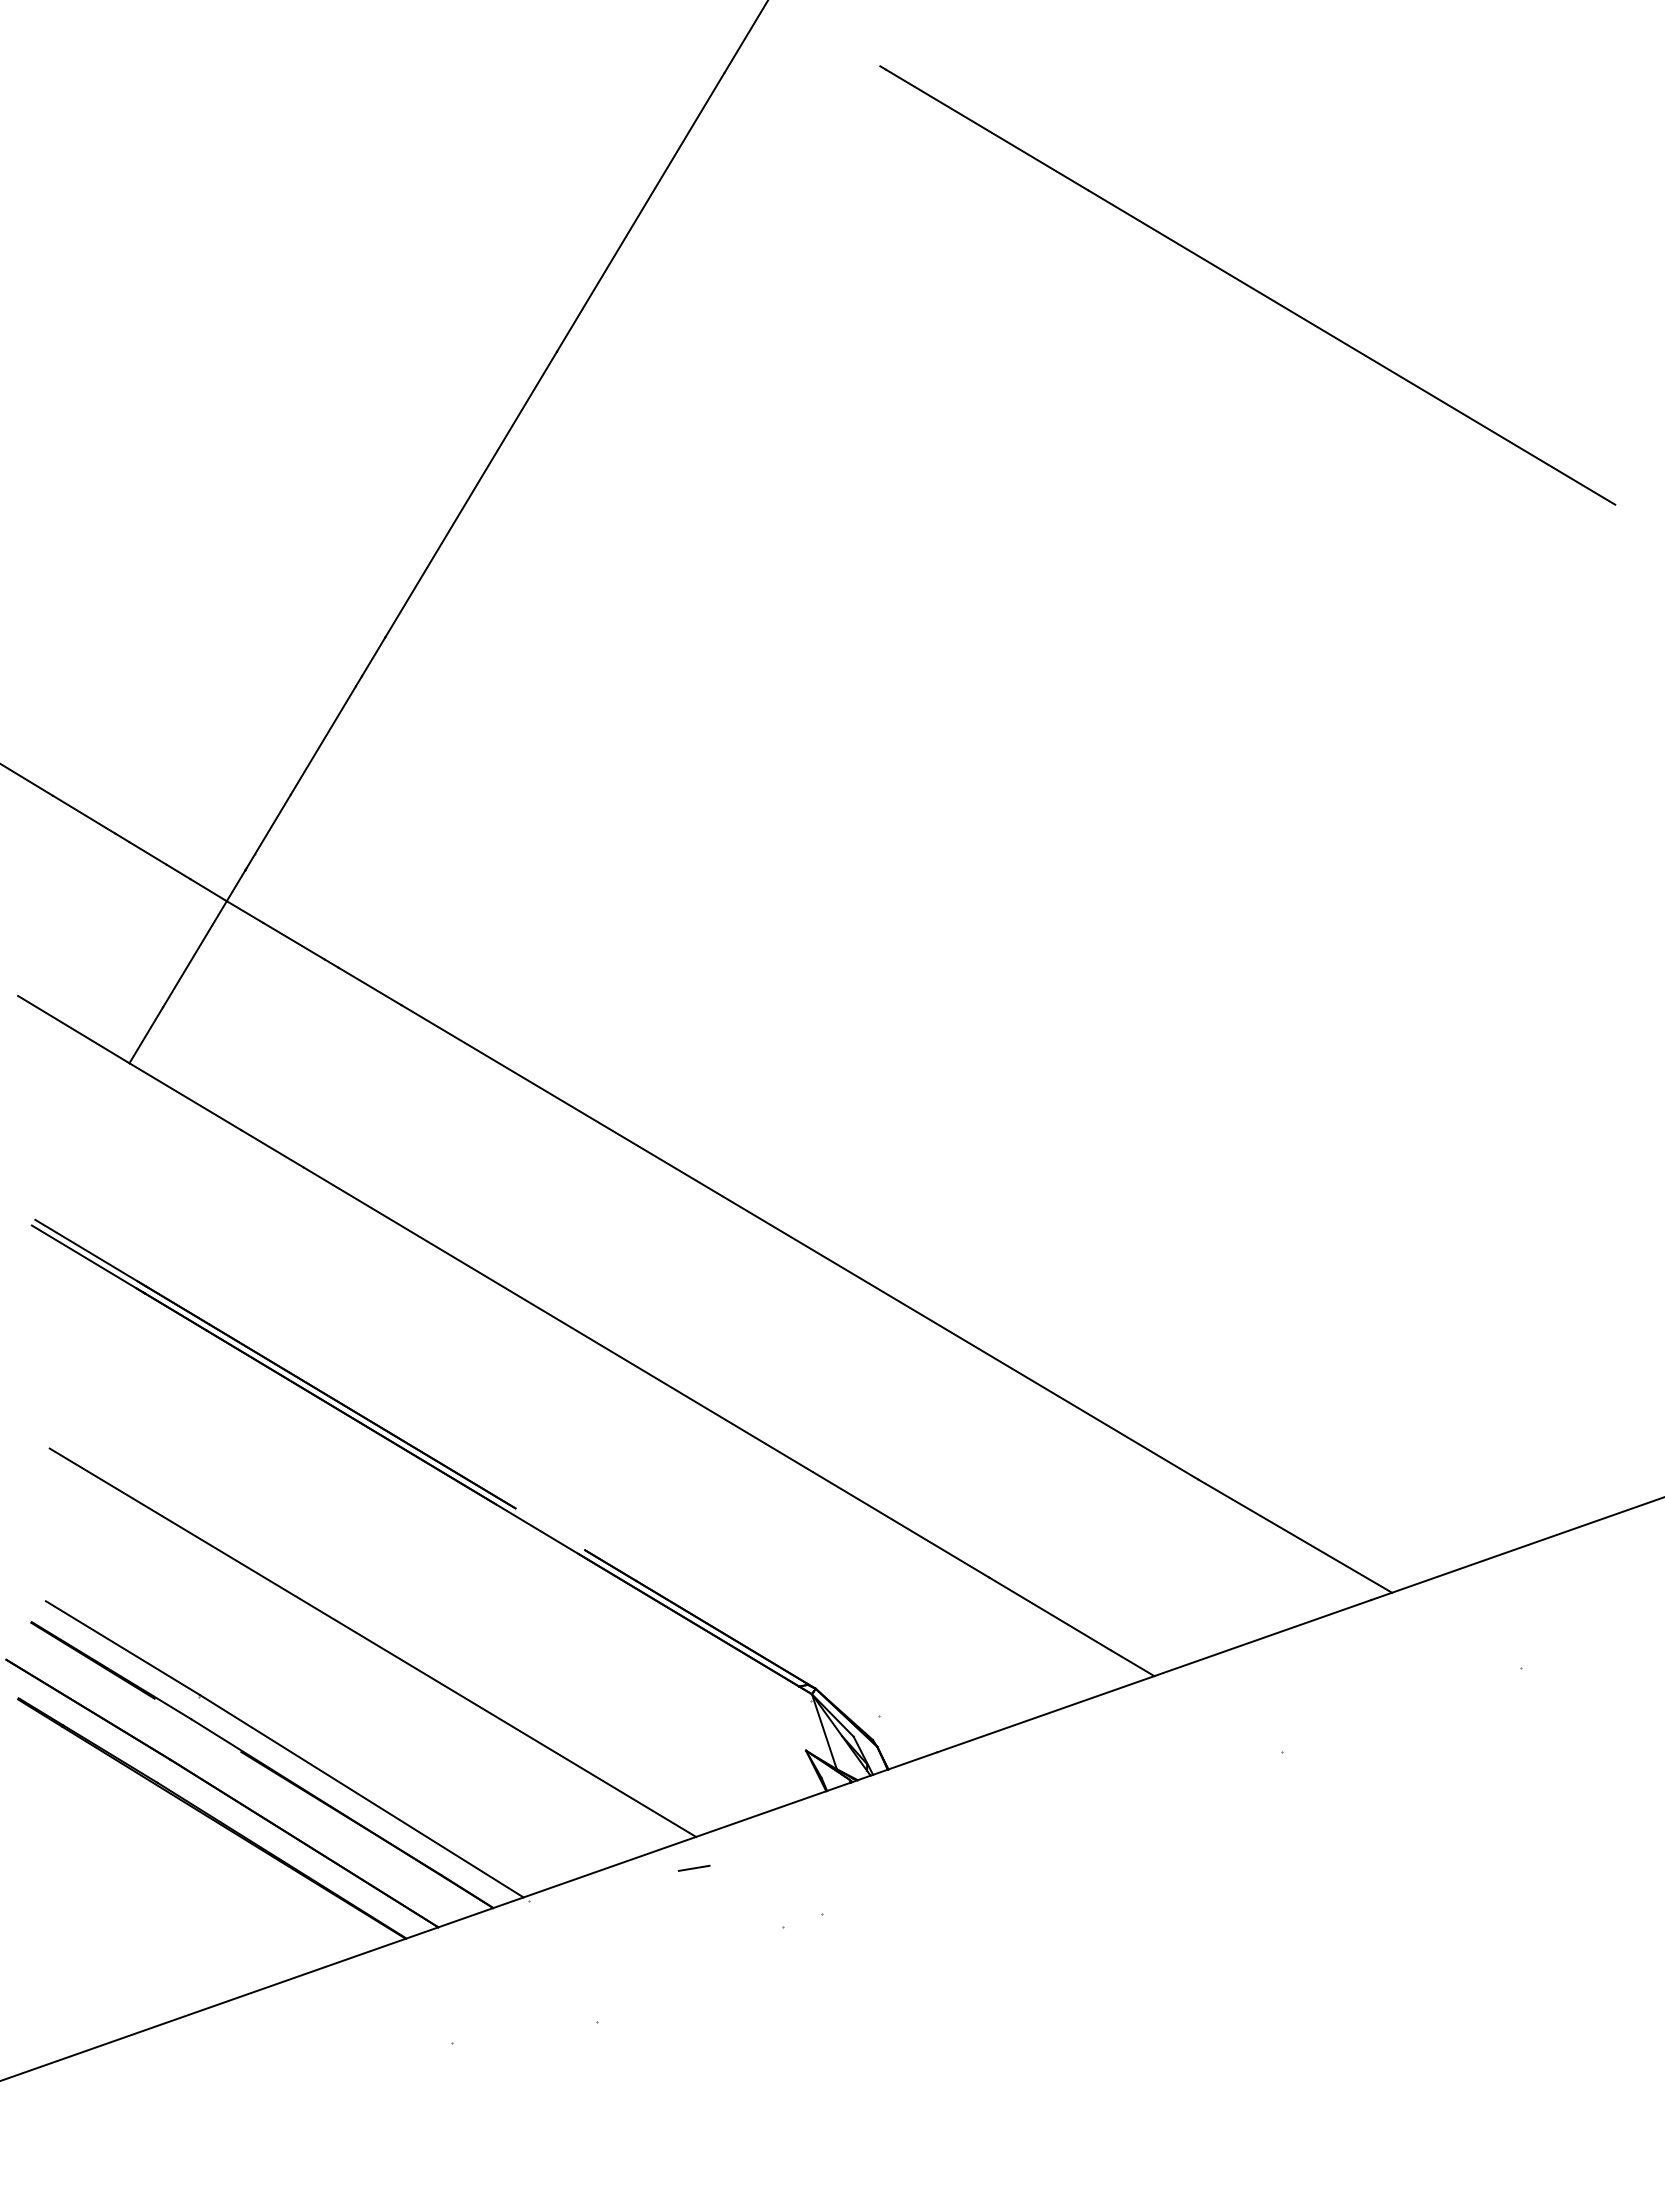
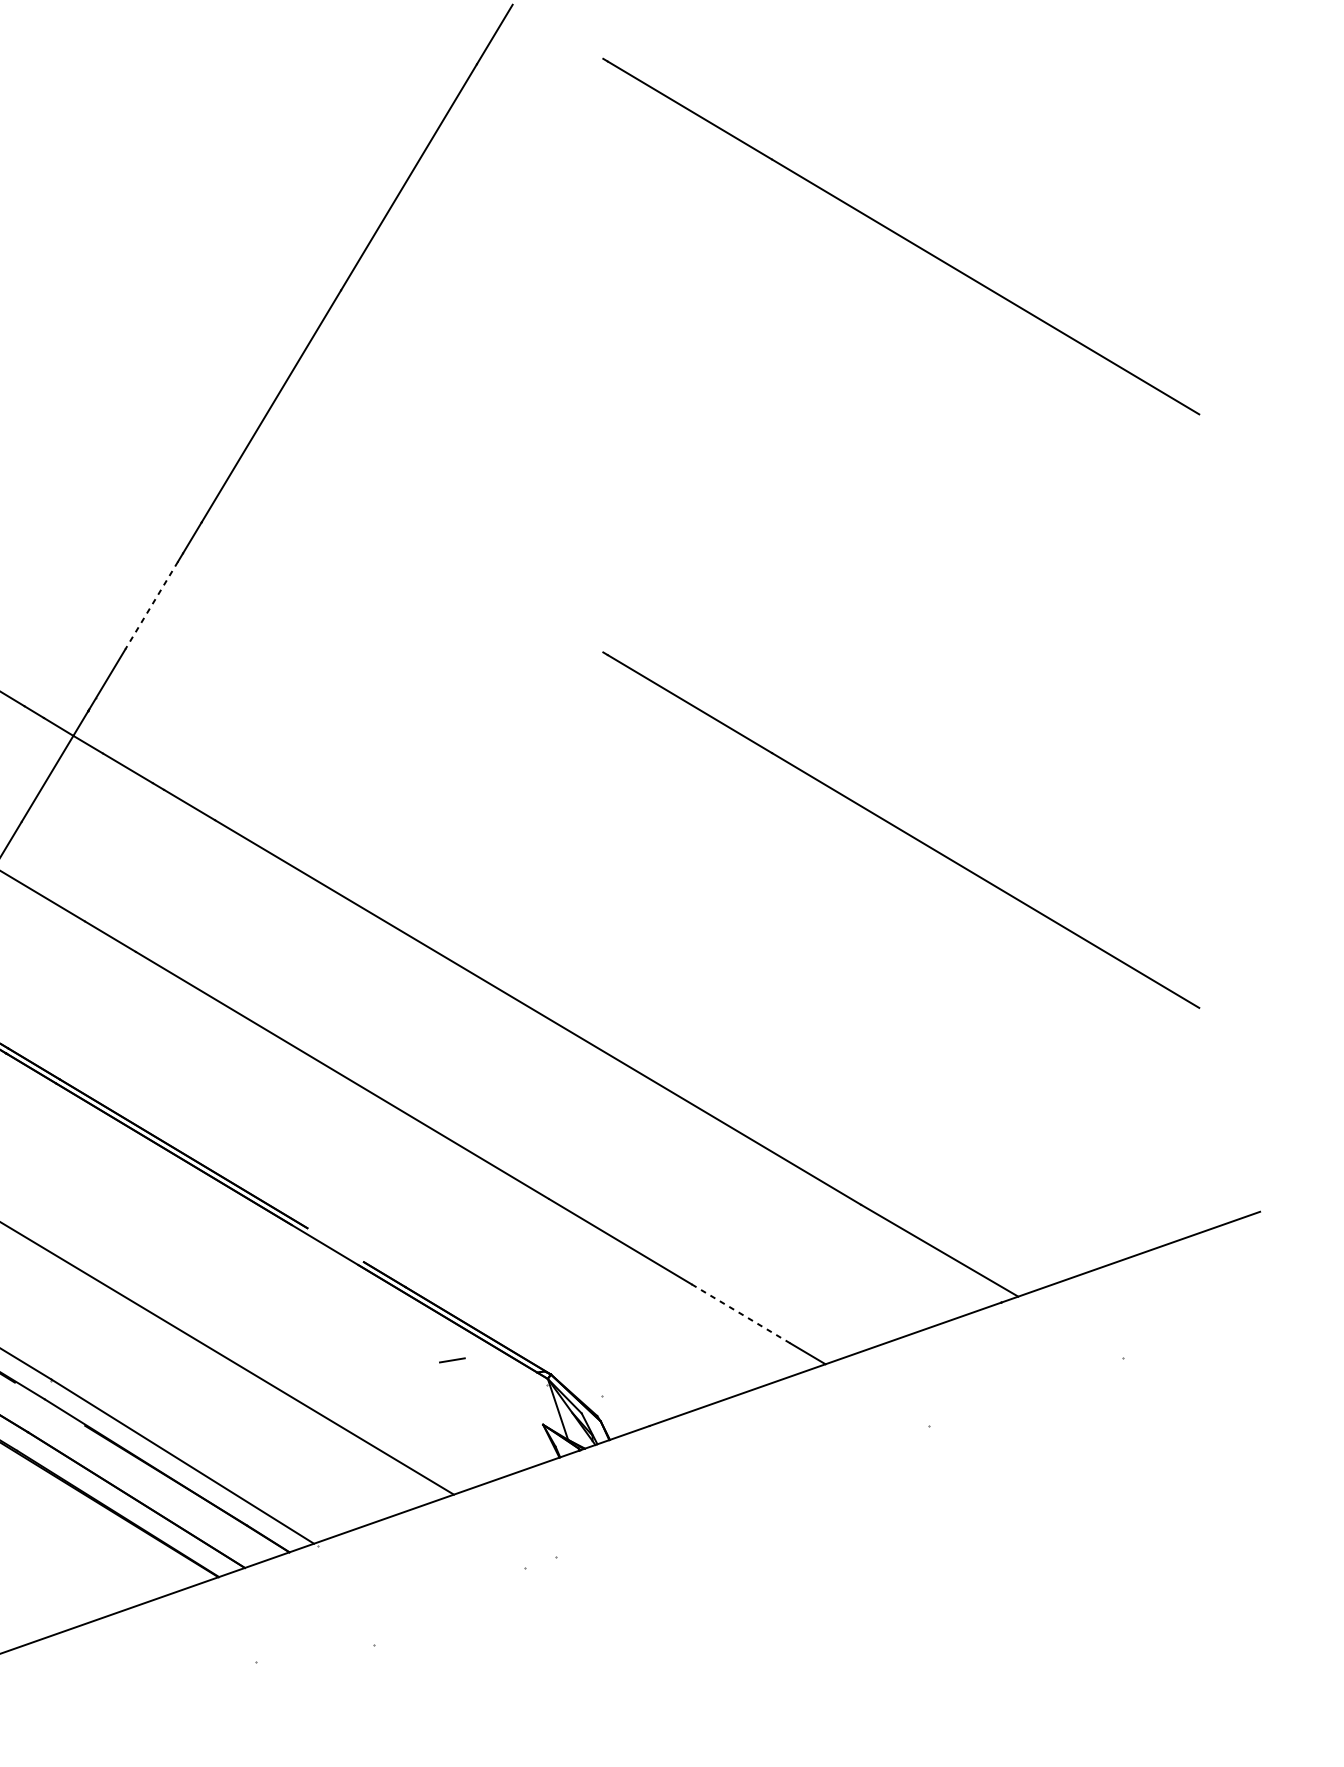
line: (323, 740) -> (151, 605), solid -> dashed
line: (1247, 1017) -> (901, 830), added
line: (1050, 1613) -> (741, 1313), solid -> dashed
line: (694, 1867) -> (452, 1359), moved

